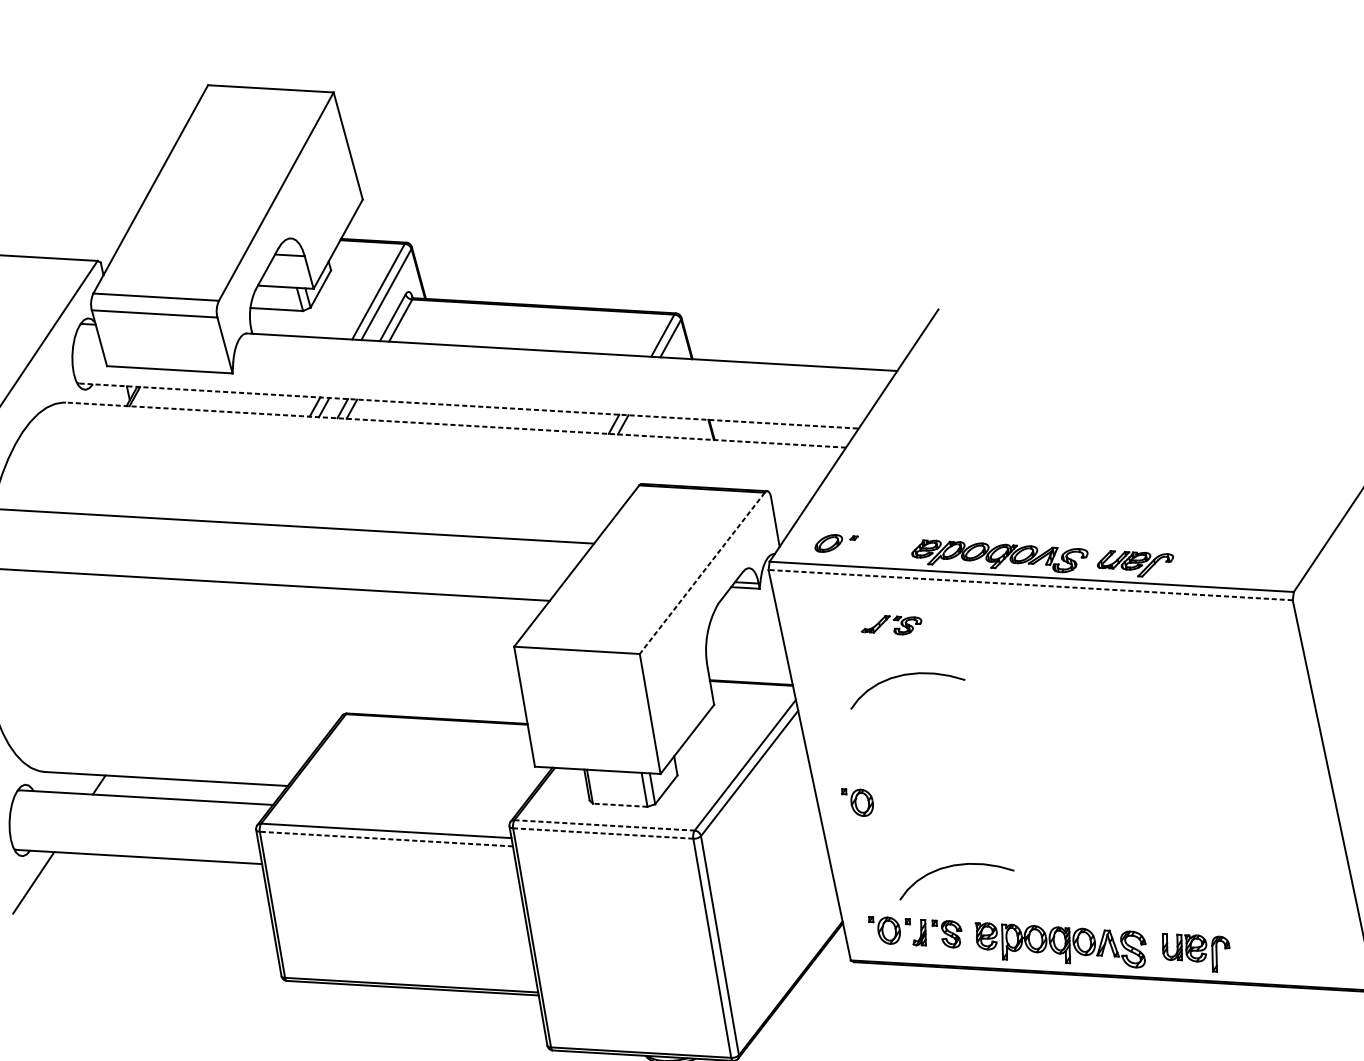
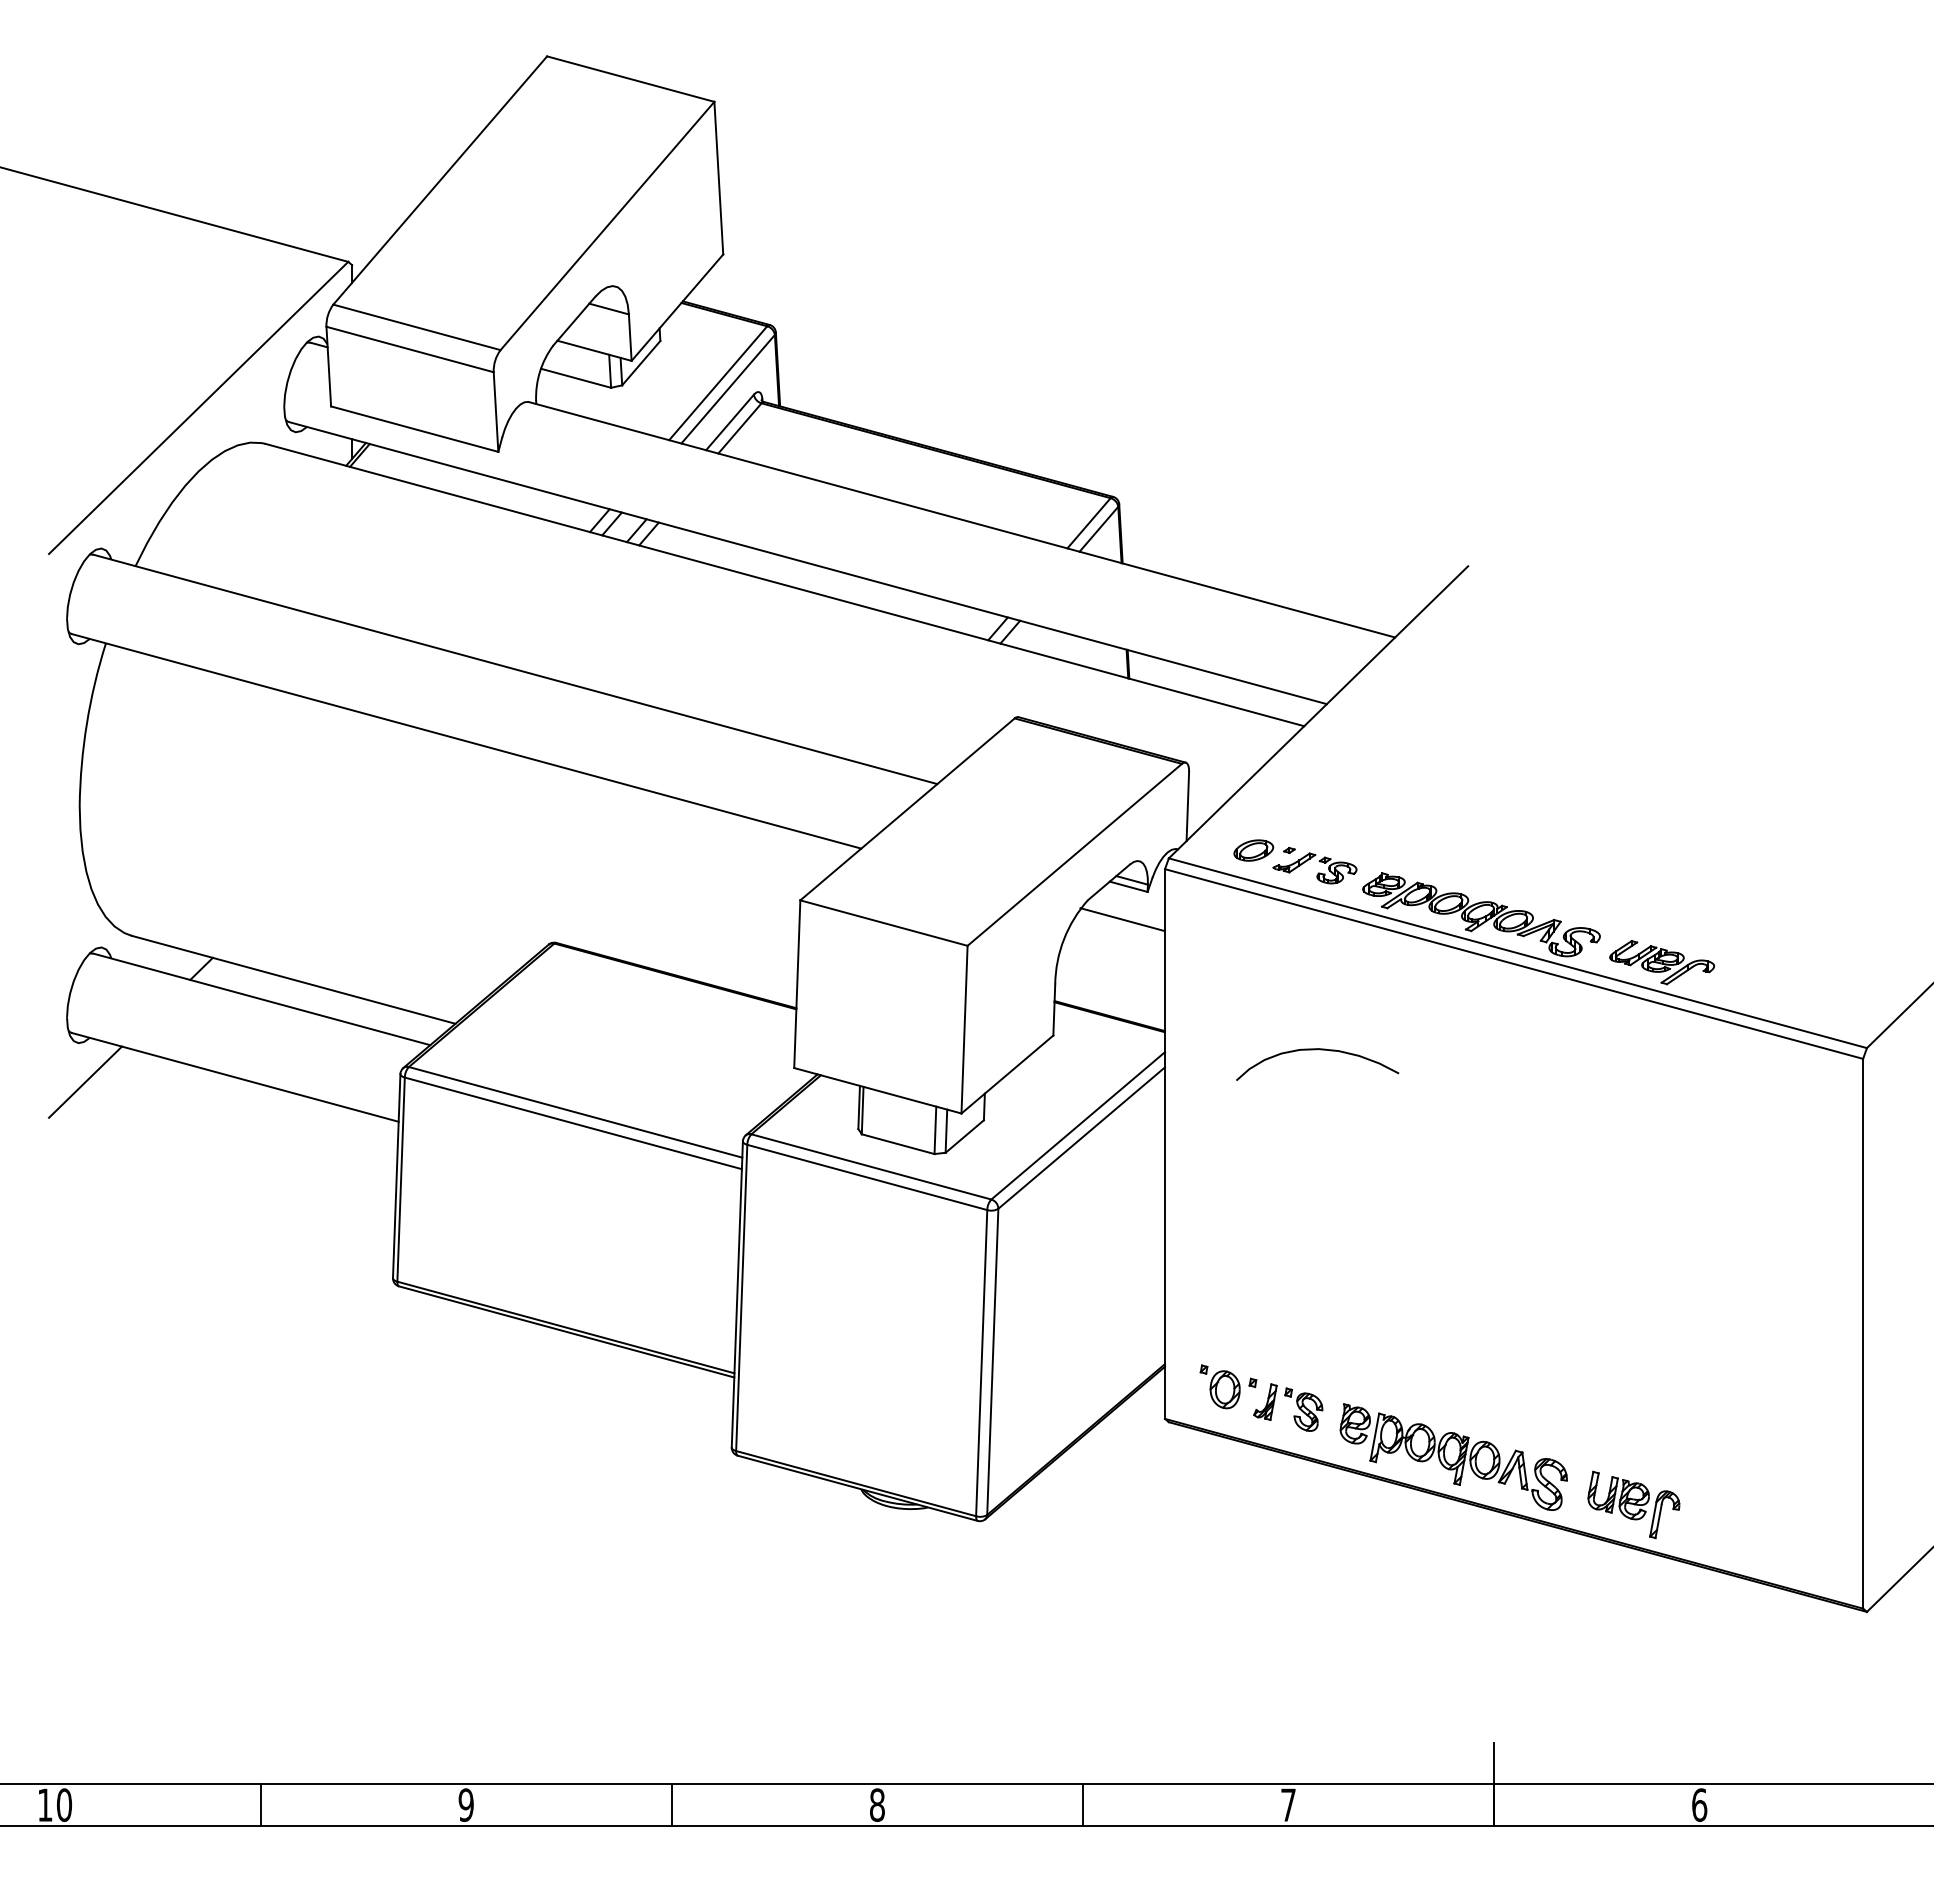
line: (469, 406) -> (808, 563), dashed -> solid
line: (455, 424) -> (784, 584), dashed -> solid
line: (702, 573) -> (1074, 854), dashed -> solid
line: (1031, 585) -> (1514, 964), dashed -> solid
line: (745, 612) -> (1122, 919), added
part: (891, 625) -> (1314, 868), moved
part: (857, 801) -> (1219, 1206), removed
line: (620, 805) -> (898, 1144), dashed -> solid
line: (604, 825) -> (871, 1167), dashed -> solid
line: (602, 833) -> (866, 1177), dashed -> solid
line: (386, 839) -> (573, 1123), dashed -> solid
curve: (952, 866) -> (1328, 1321), removed

